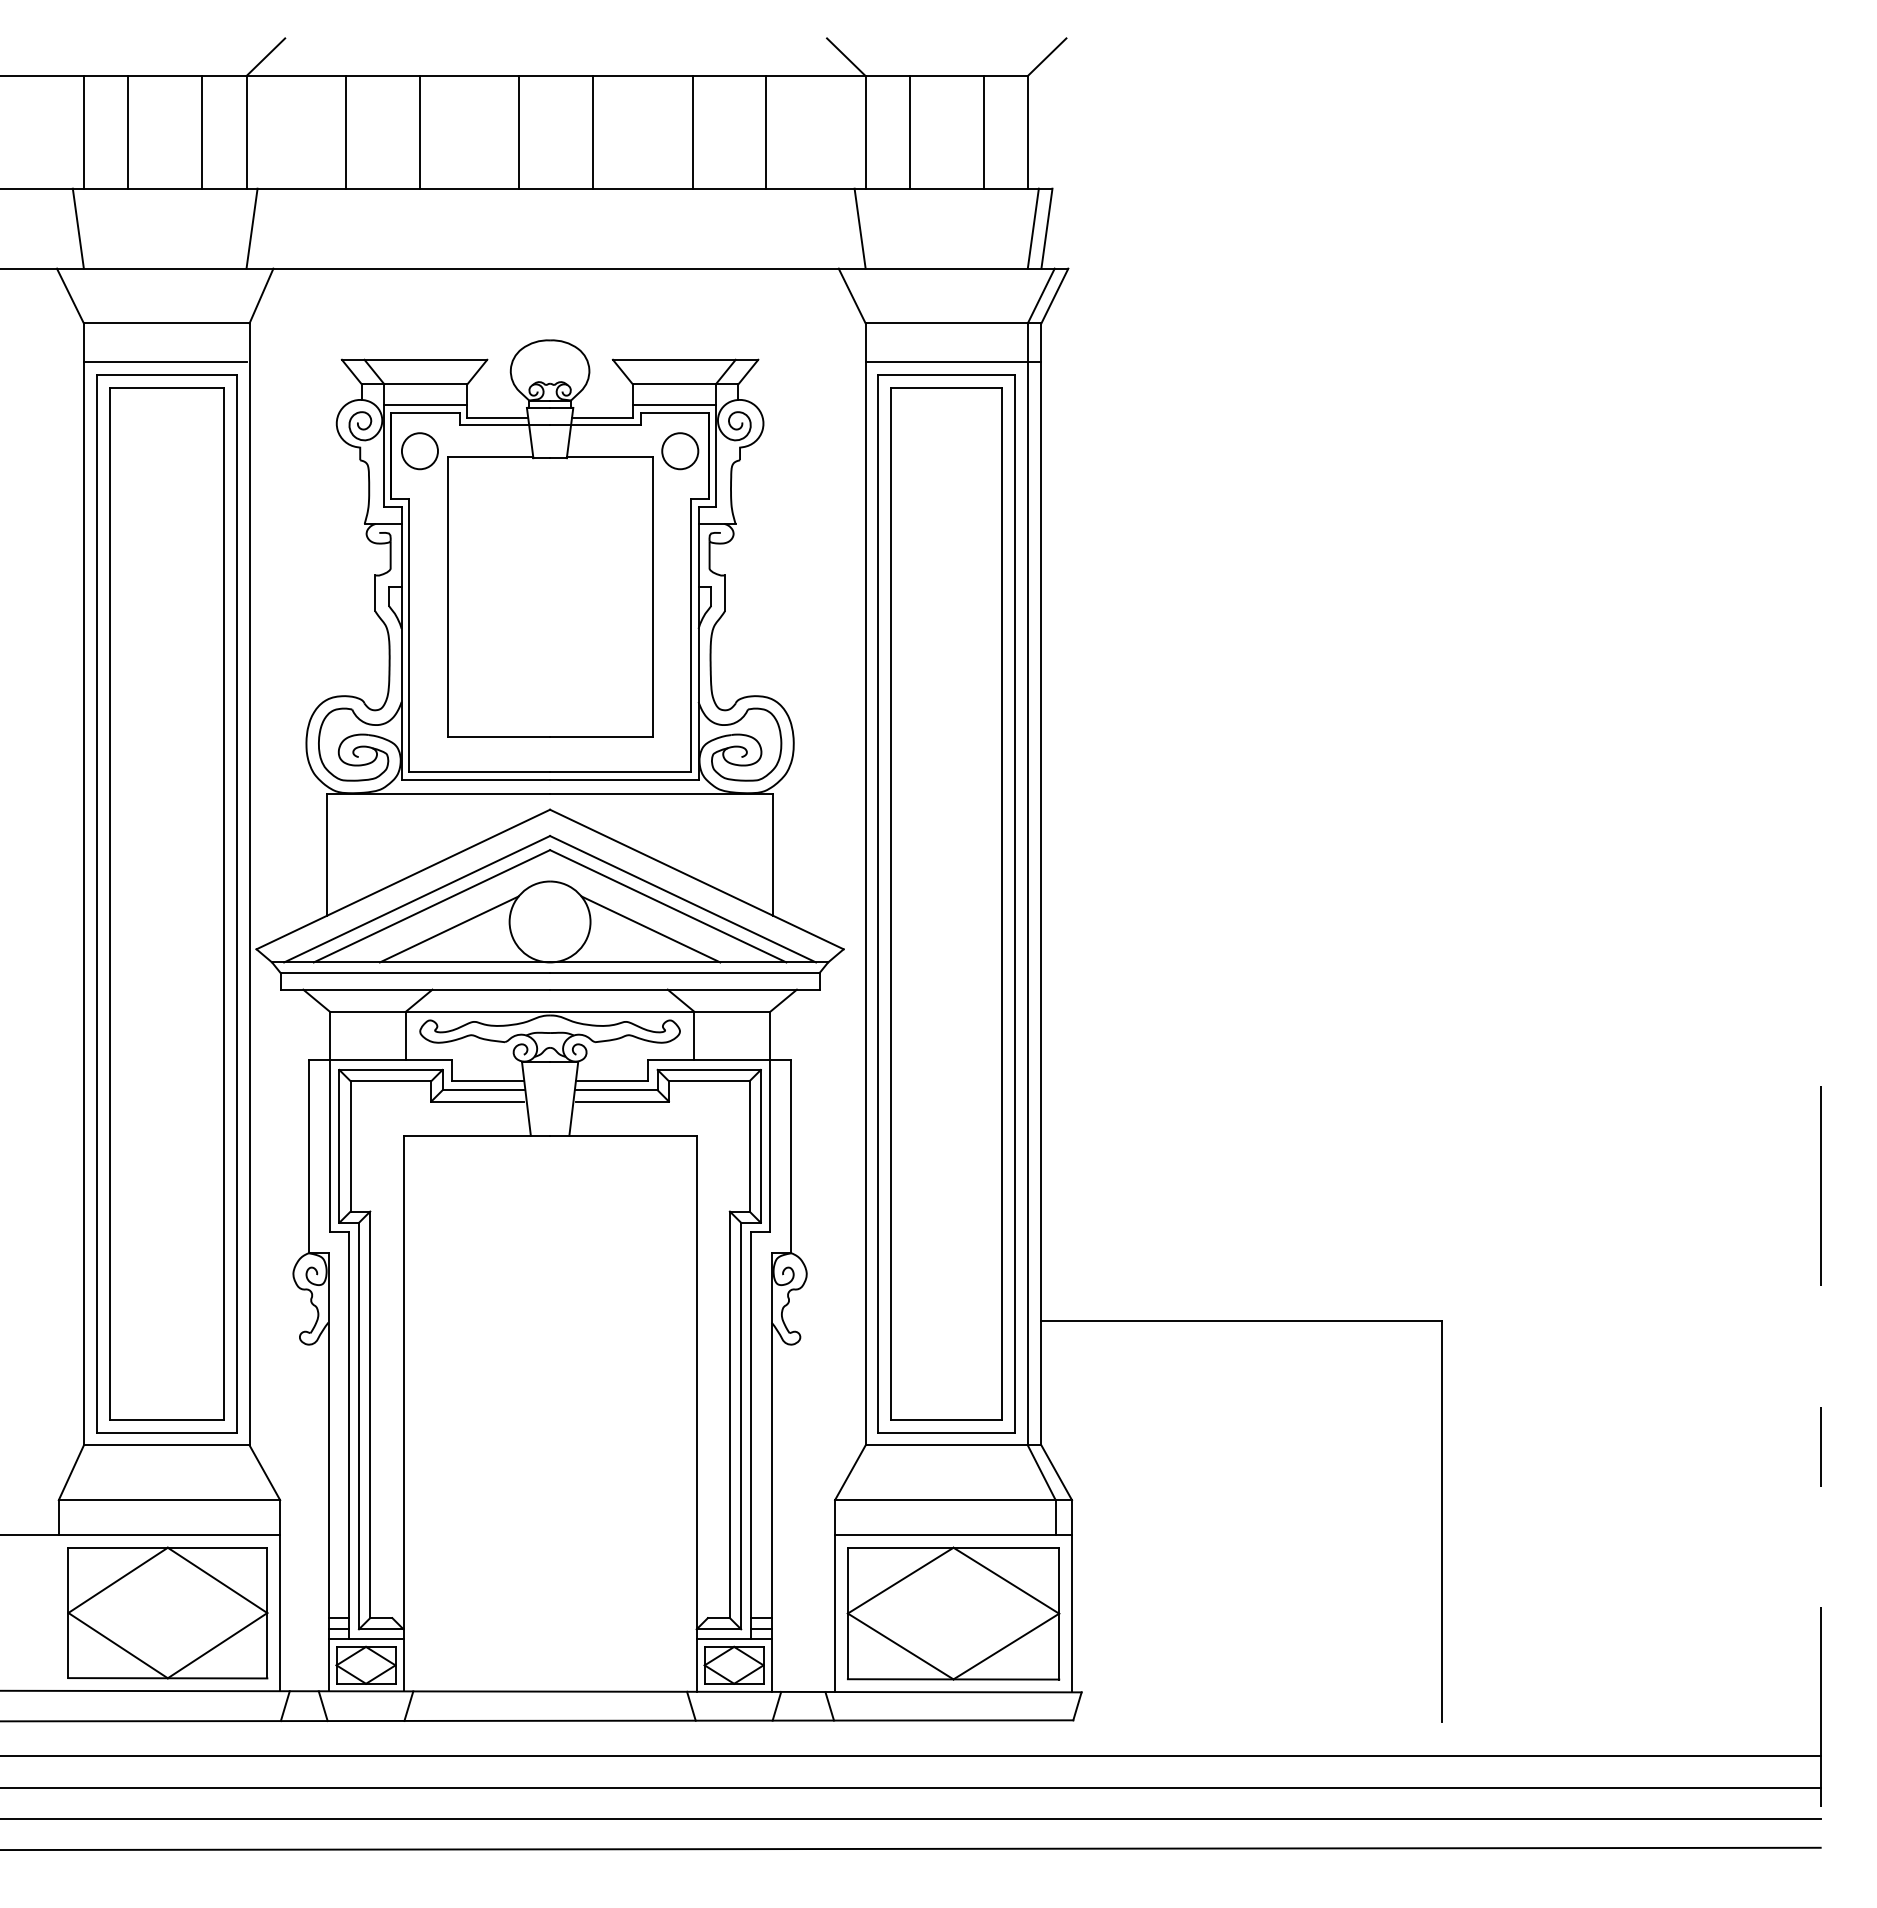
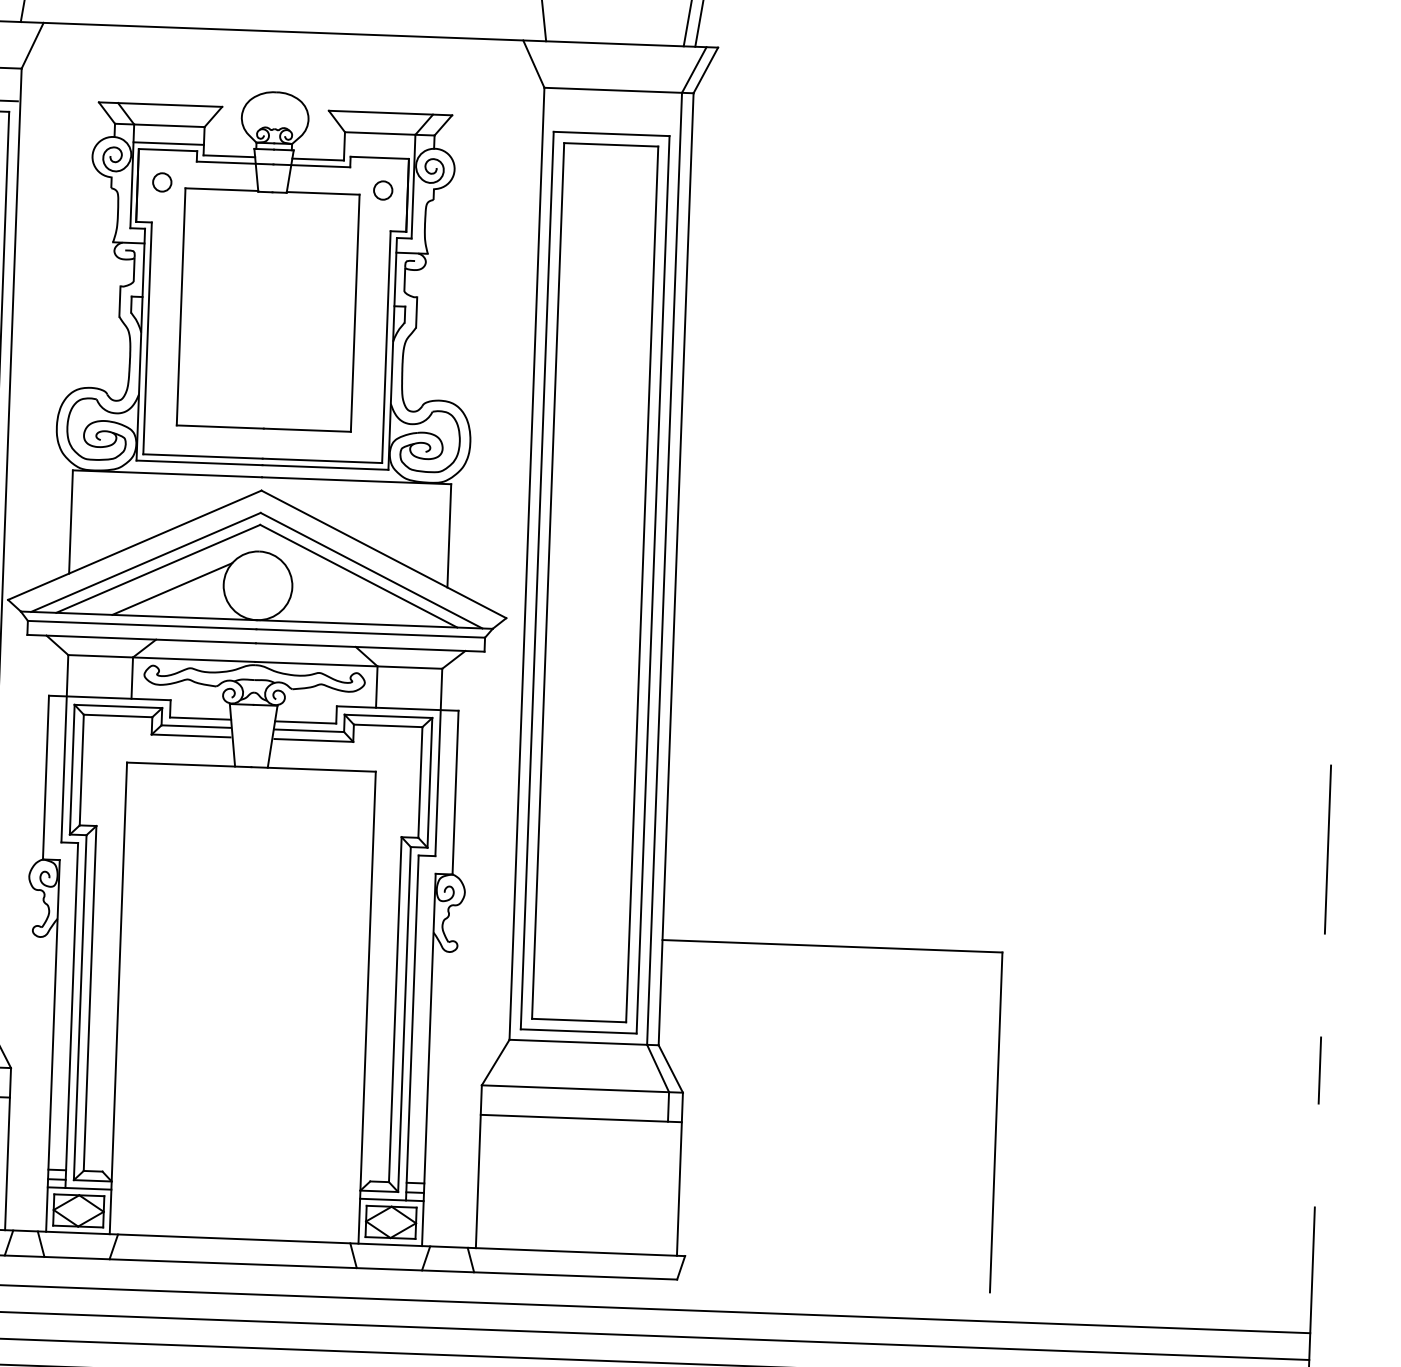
line: (953, 362) -> (617, 123), removed
line: (673, 405) -> (378, 151), removed
circle: (419, 451) -> (161, 182), size x0.6
circle: (680, 451) -> (383, 190), size x0.6
line: (650, 929) -> (343, 595), removed
part: (953, 1613) -> (578, 1185), removed

